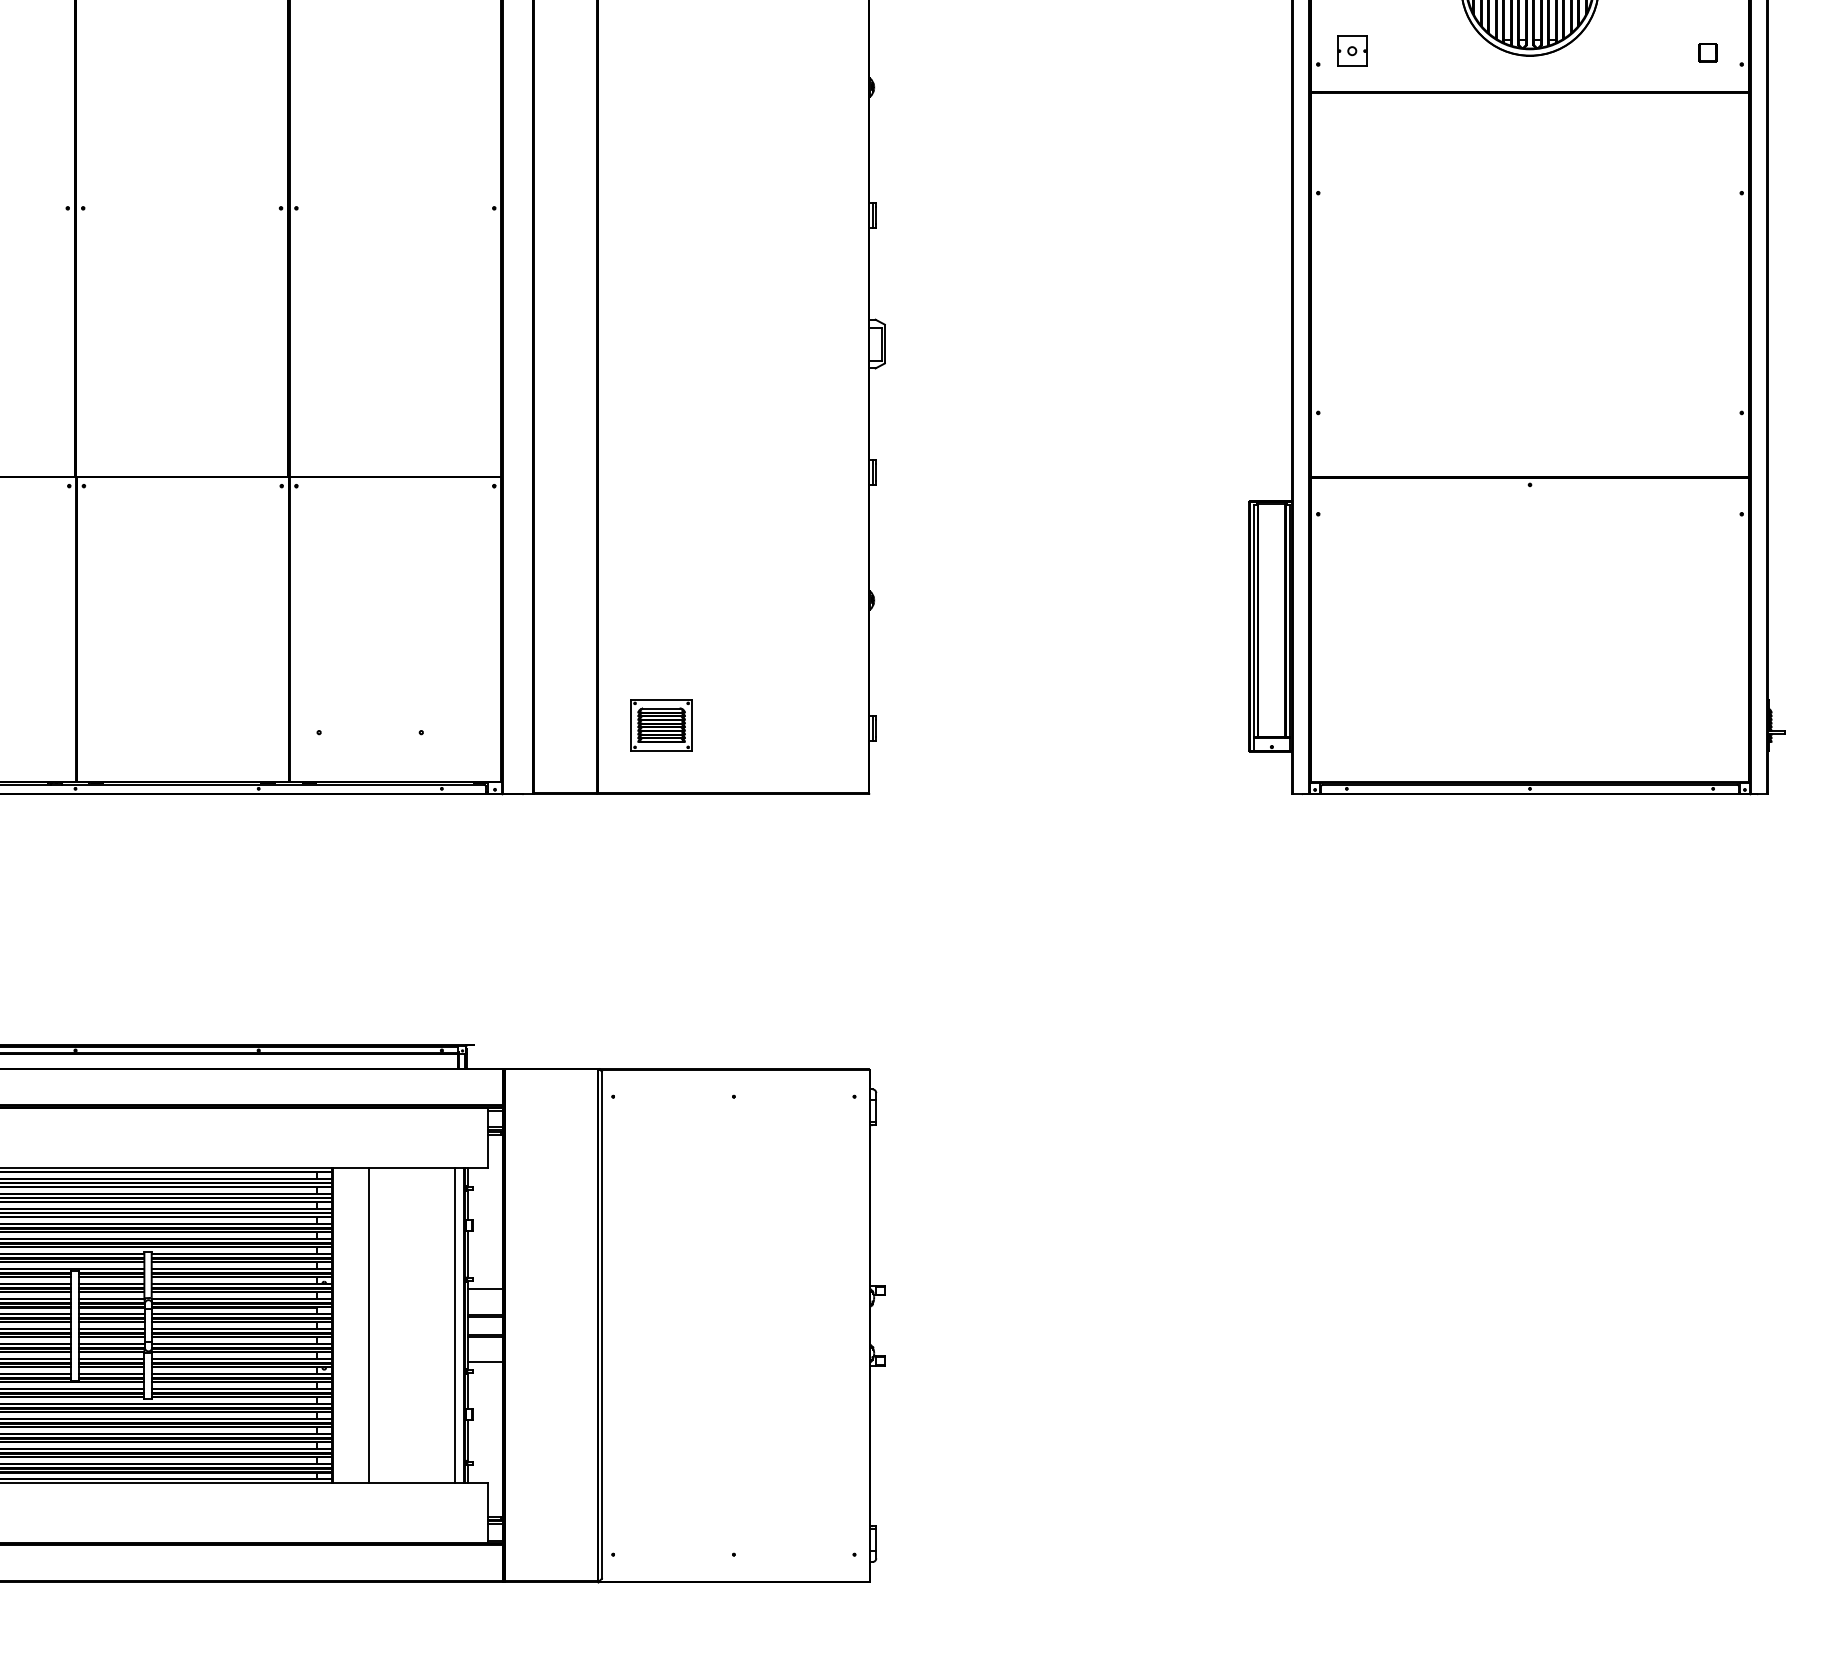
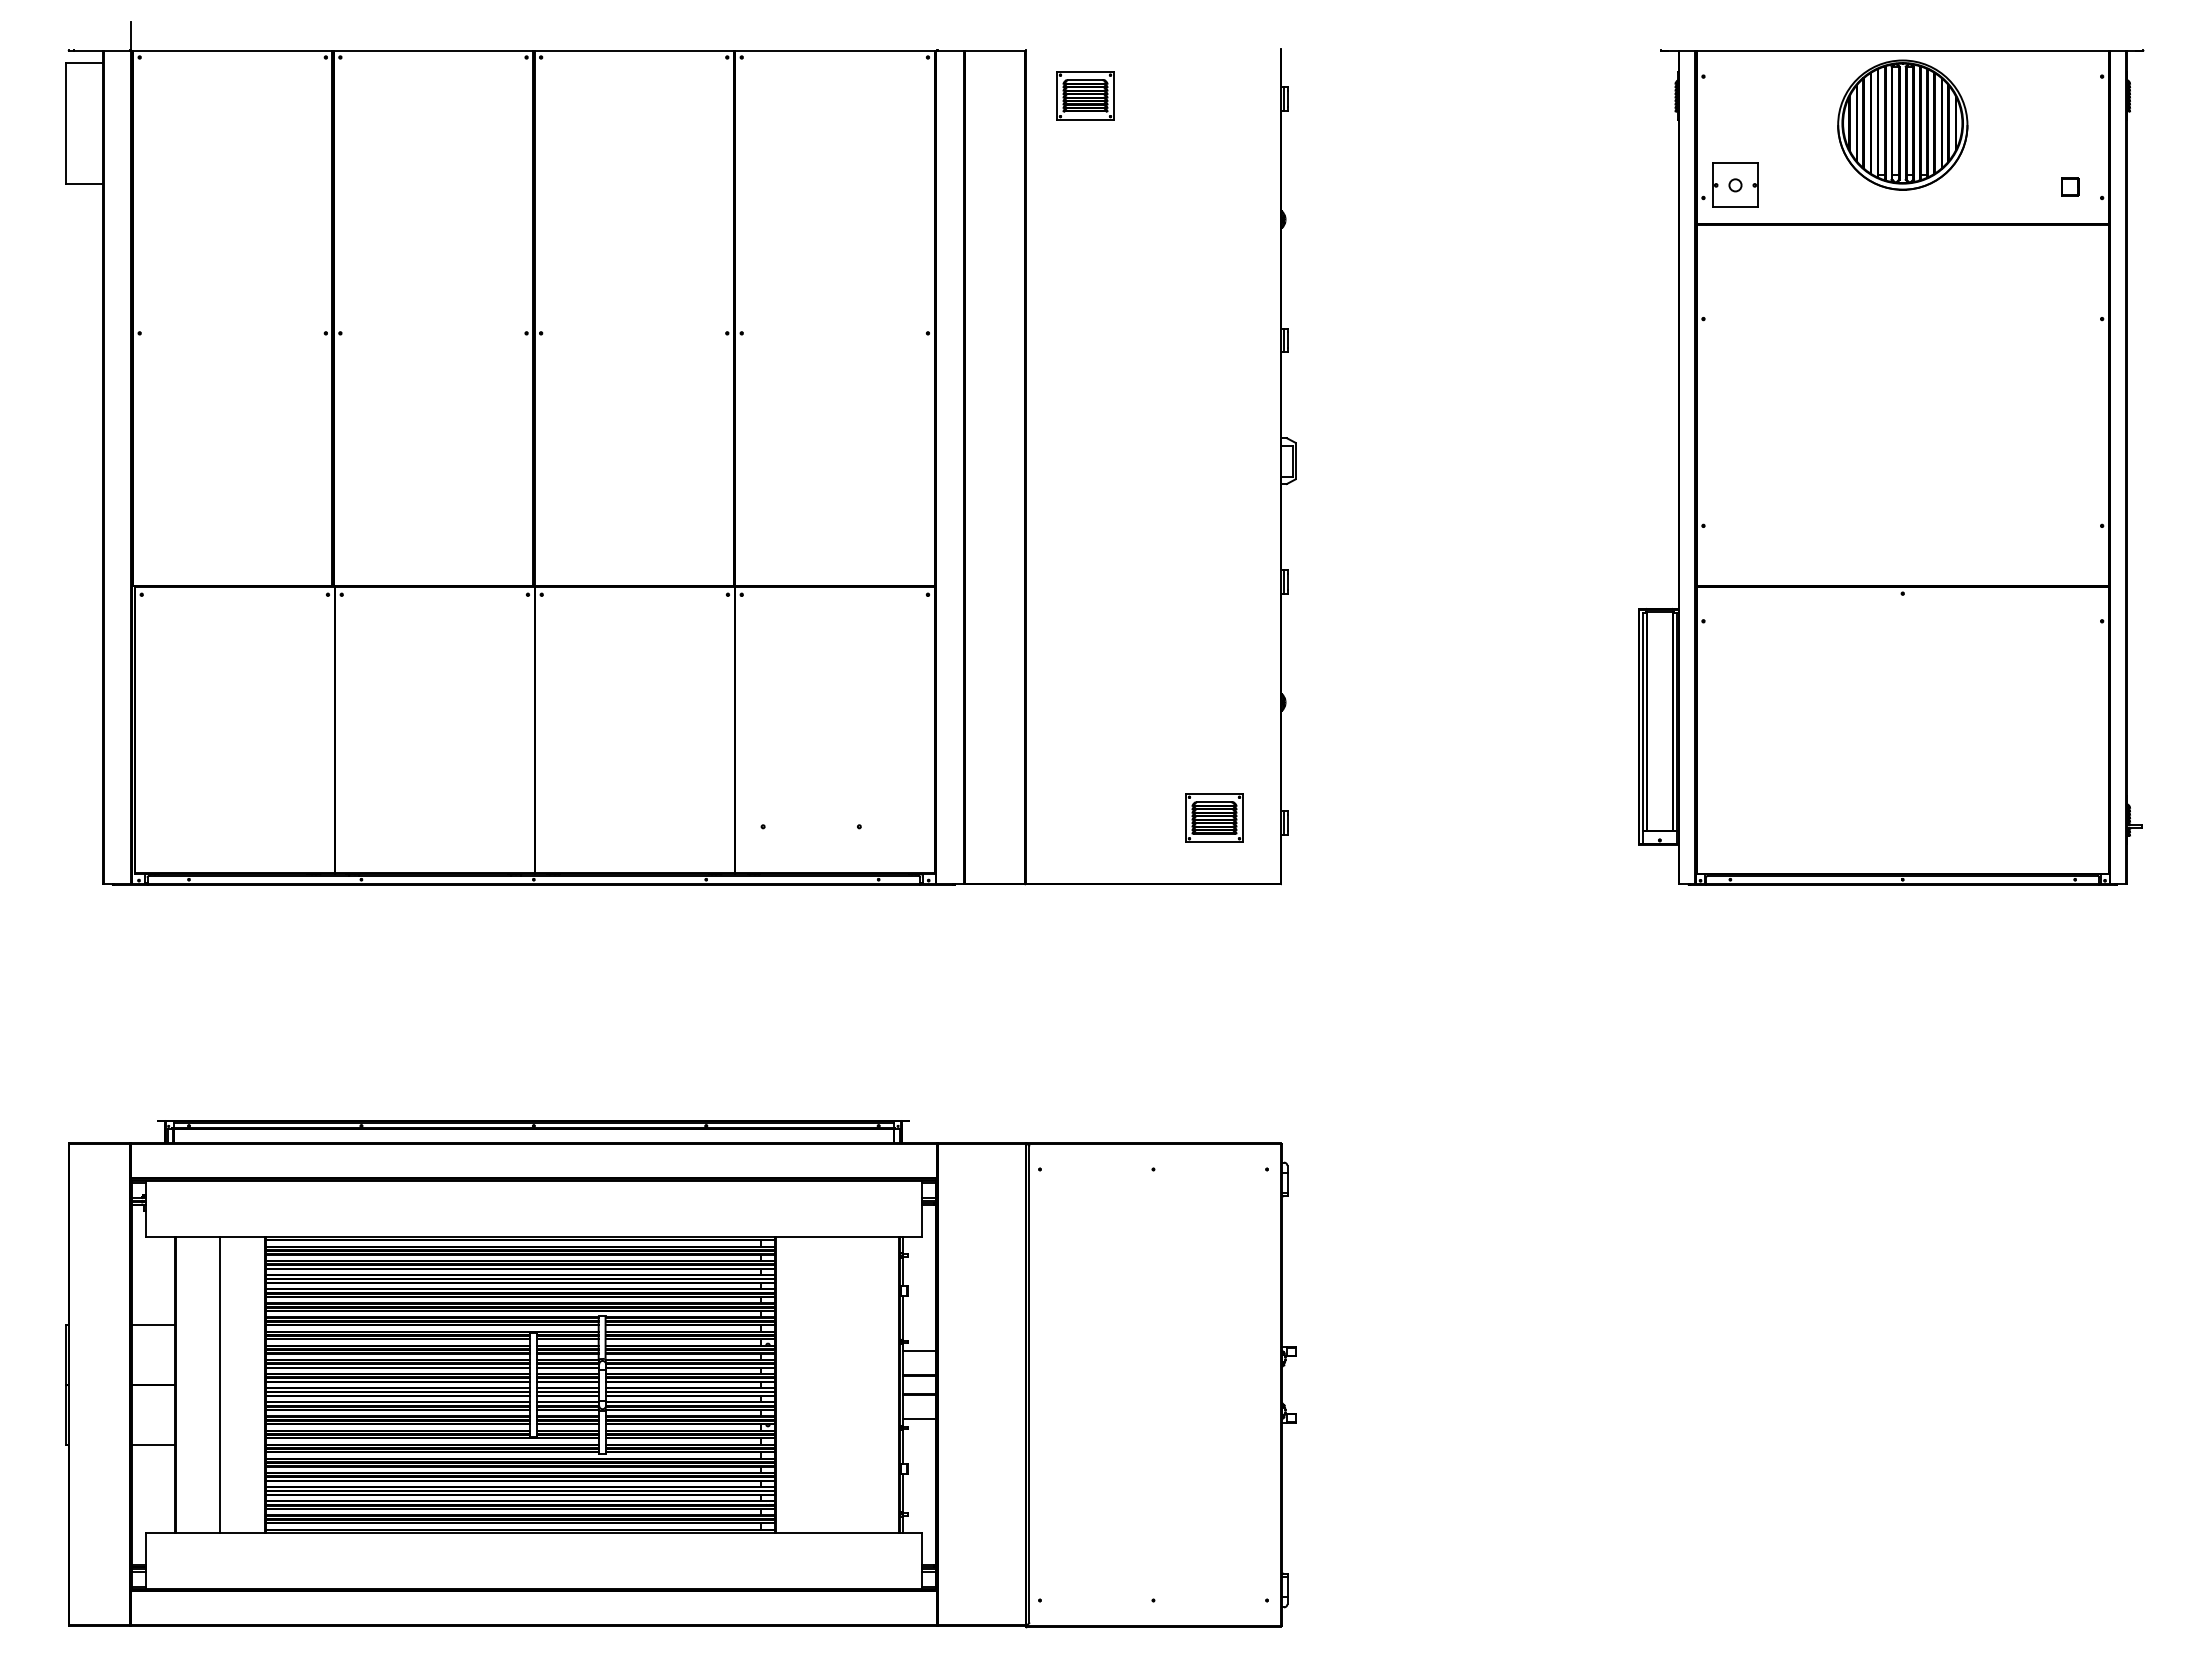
part: (1352, 51) -> (1735, 185), size x1.6
part: (661, 724) -> (1214, 817), moved
line: (369, 1325) -> (810, 1384), removed
line: (455, 1325) -> (891, 1384), removed

